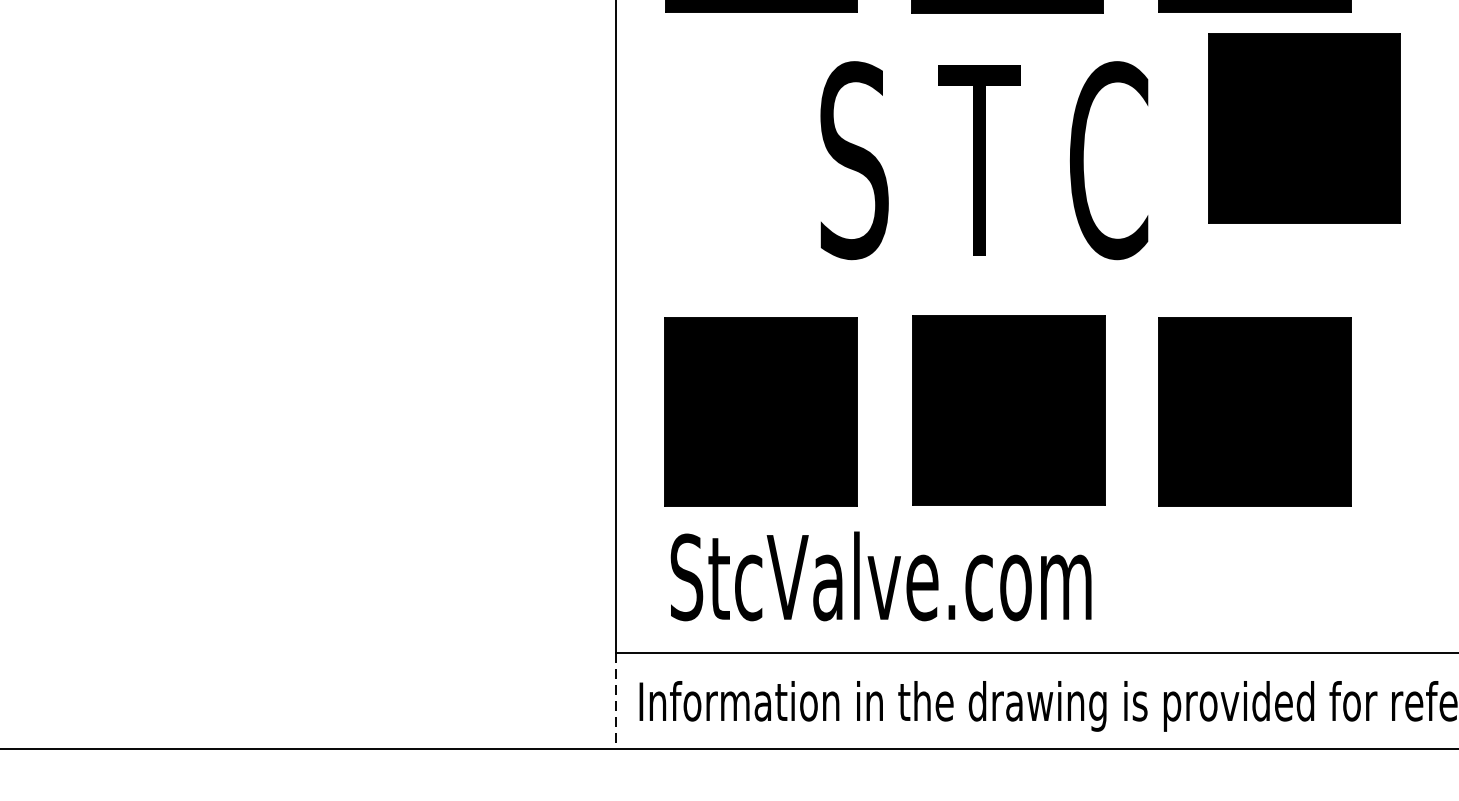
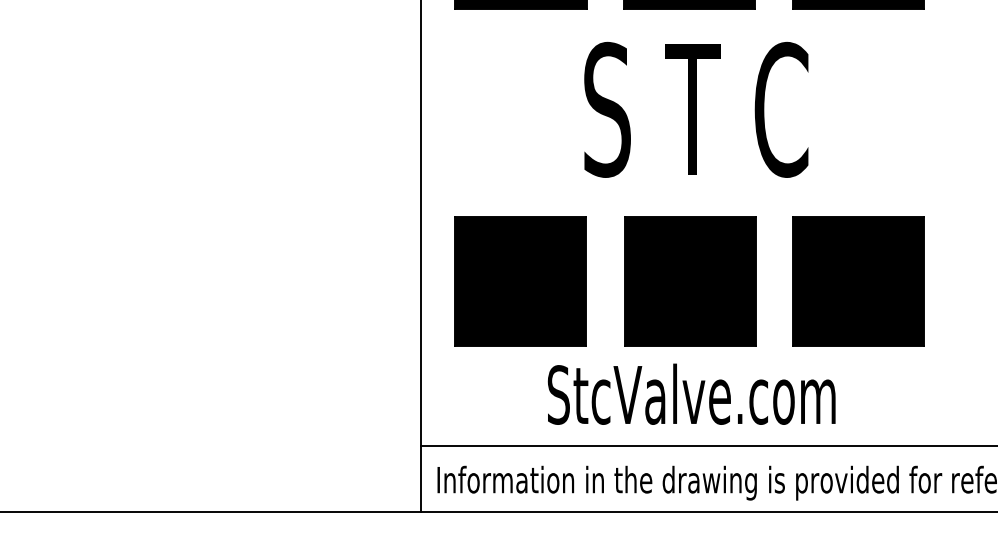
part: (1304, 129) -> (892, 88), removed
text: (984, 160) -> (696, 109), moved
text: (880, 575) -> (691, 393), moved
line: (616, 700) -> (421, 479), dashed -> solid

